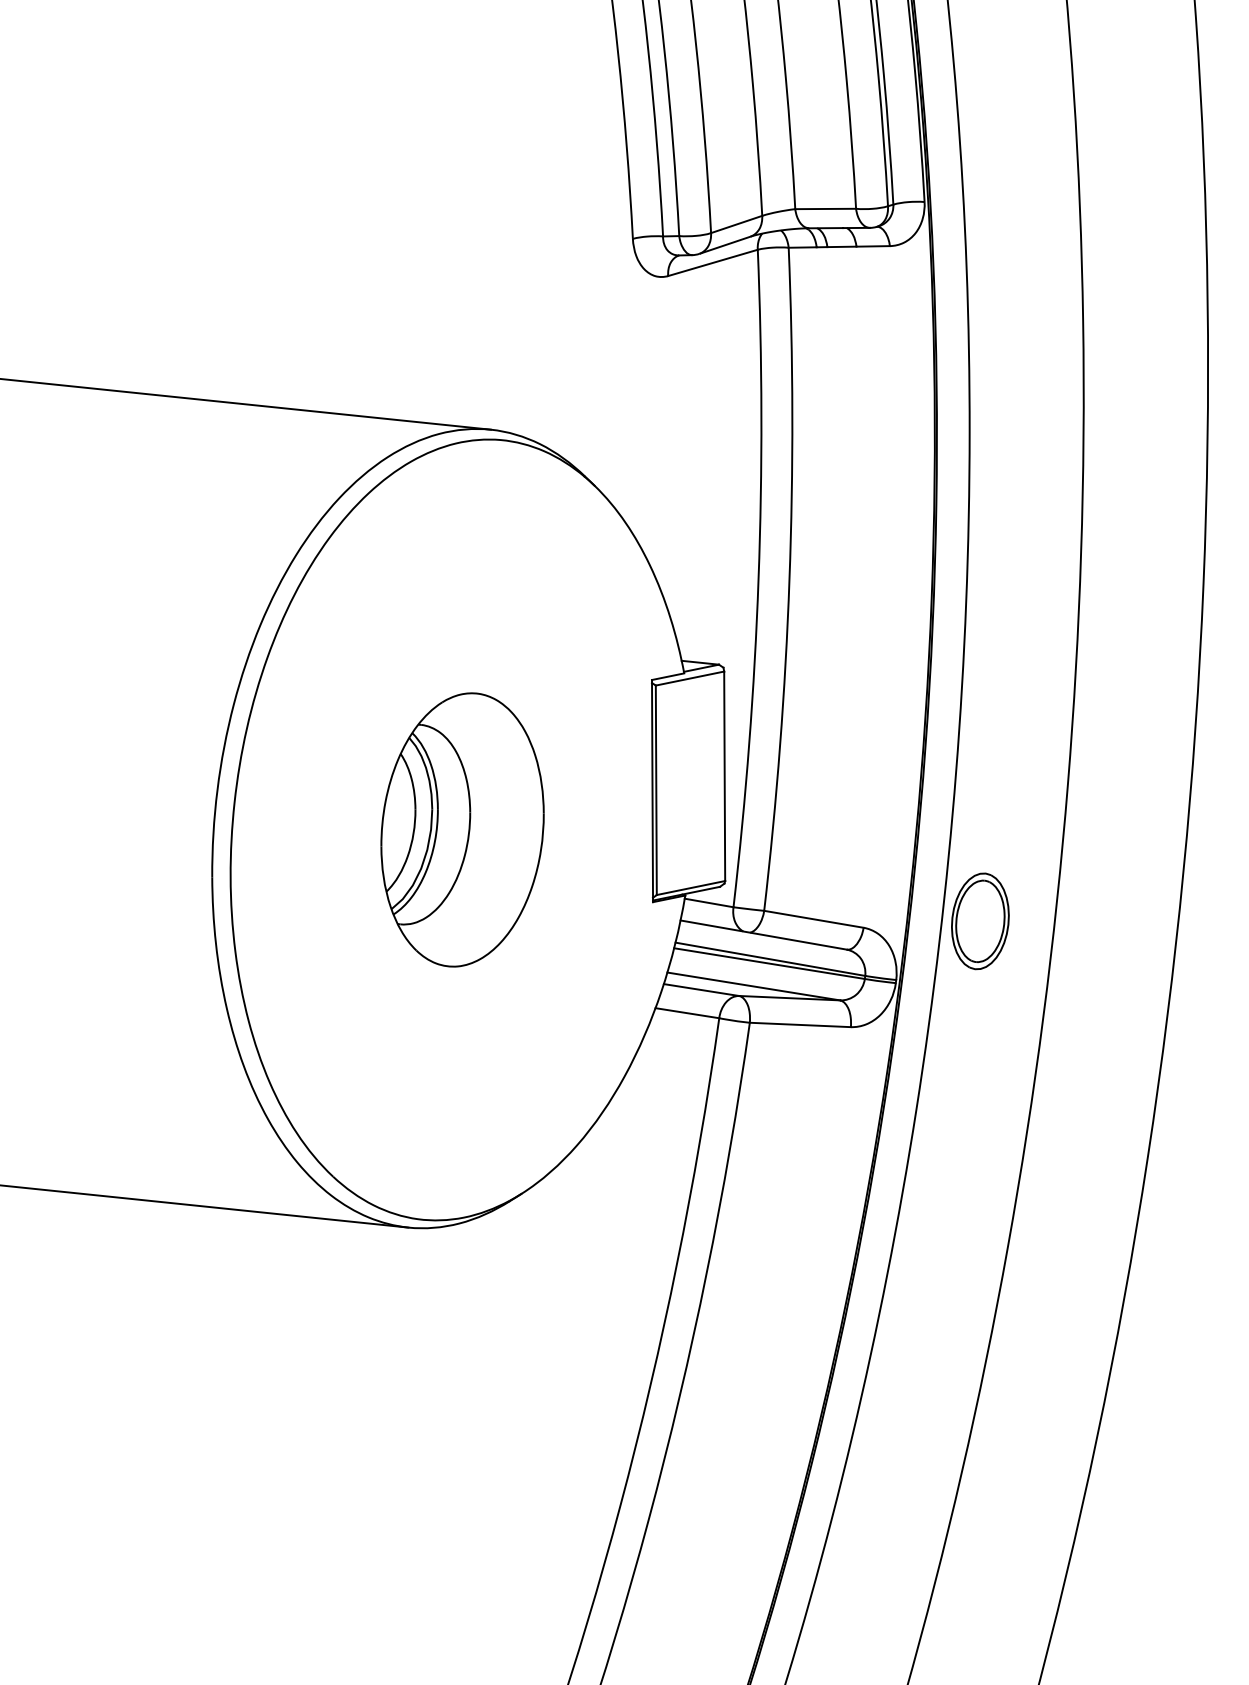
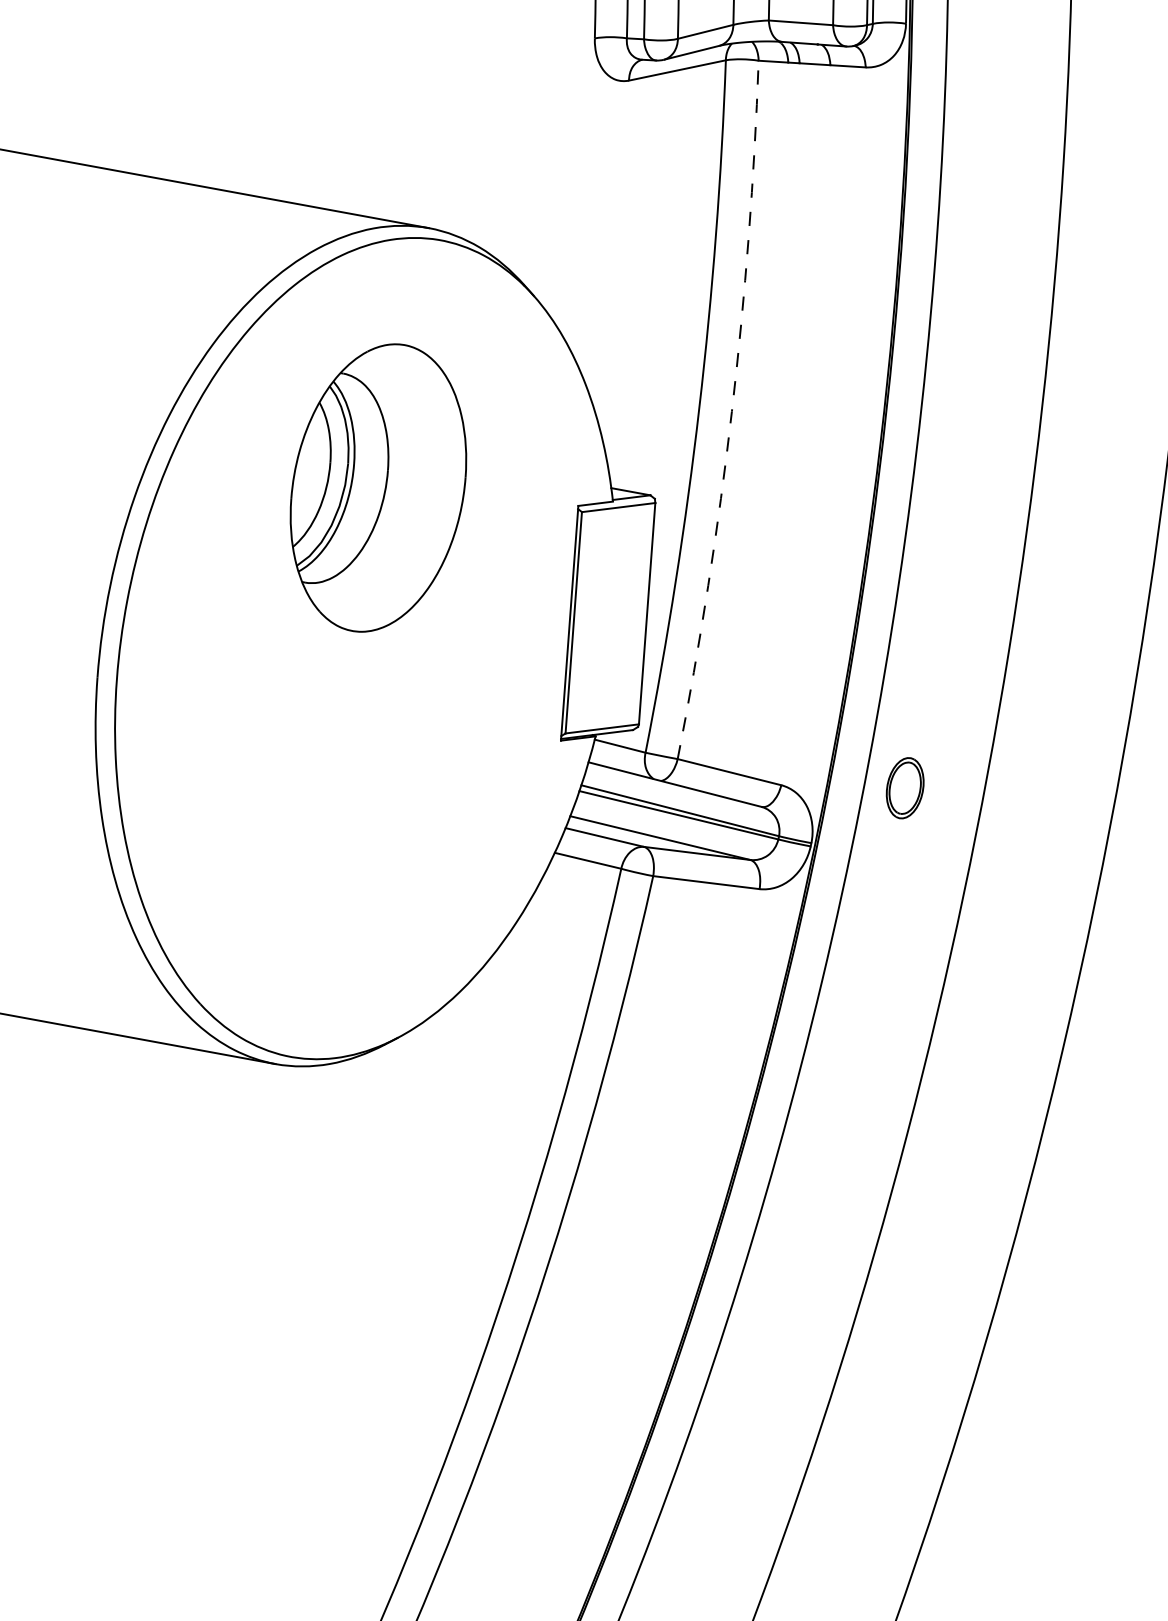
arc: (789, 579) -> (731, 411), solid -> dashed
part: (462, 829) -> (378, 487), moved
part: (980, 921) -> (905, 788), size x0.6

